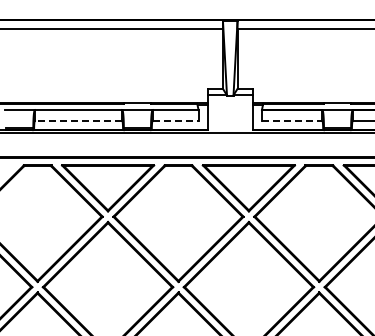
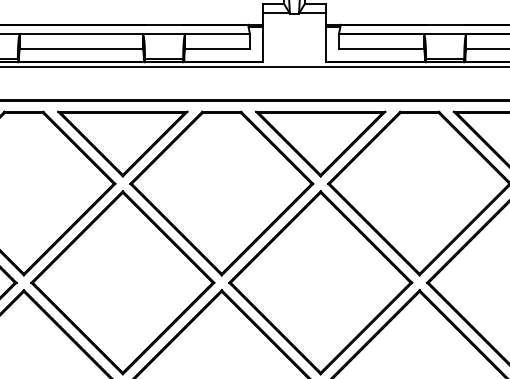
line: (78, 120) -> (81, 48), dashed -> solid
line: (175, 120) -> (217, 48), dashed -> solid
line: (292, 120) -> (381, 48), dashed -> solid

